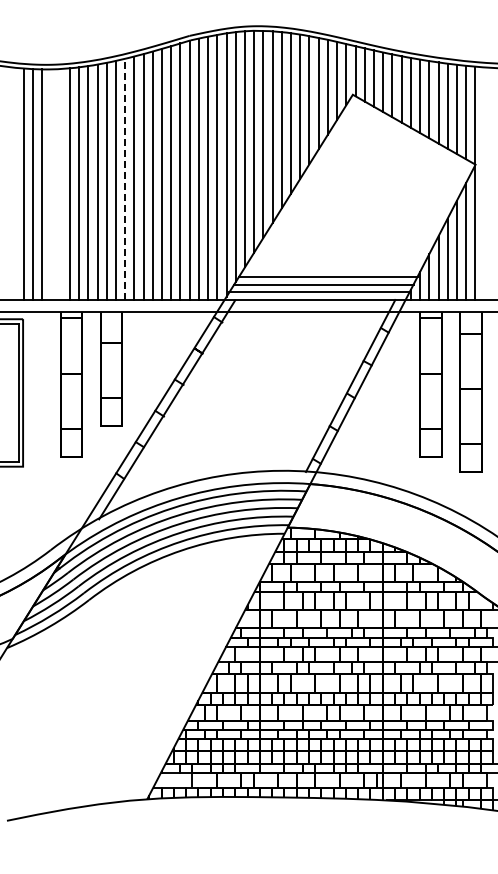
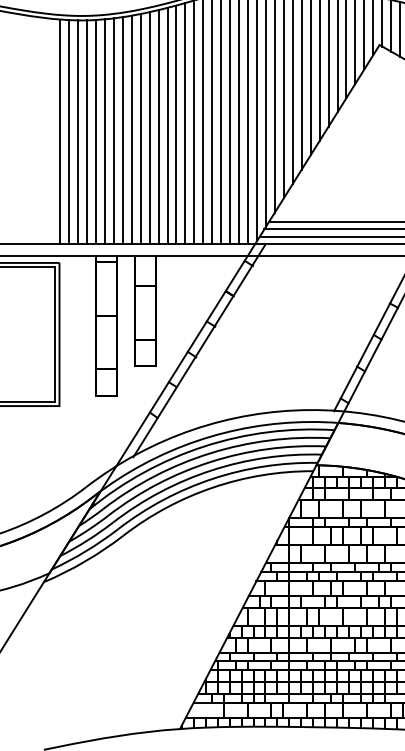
line: (125, 179) -> (158, 127), dashed -> solid
line: (51, 184) -> (87, 132), added
line: (60, 184) -> (95, 132), added

